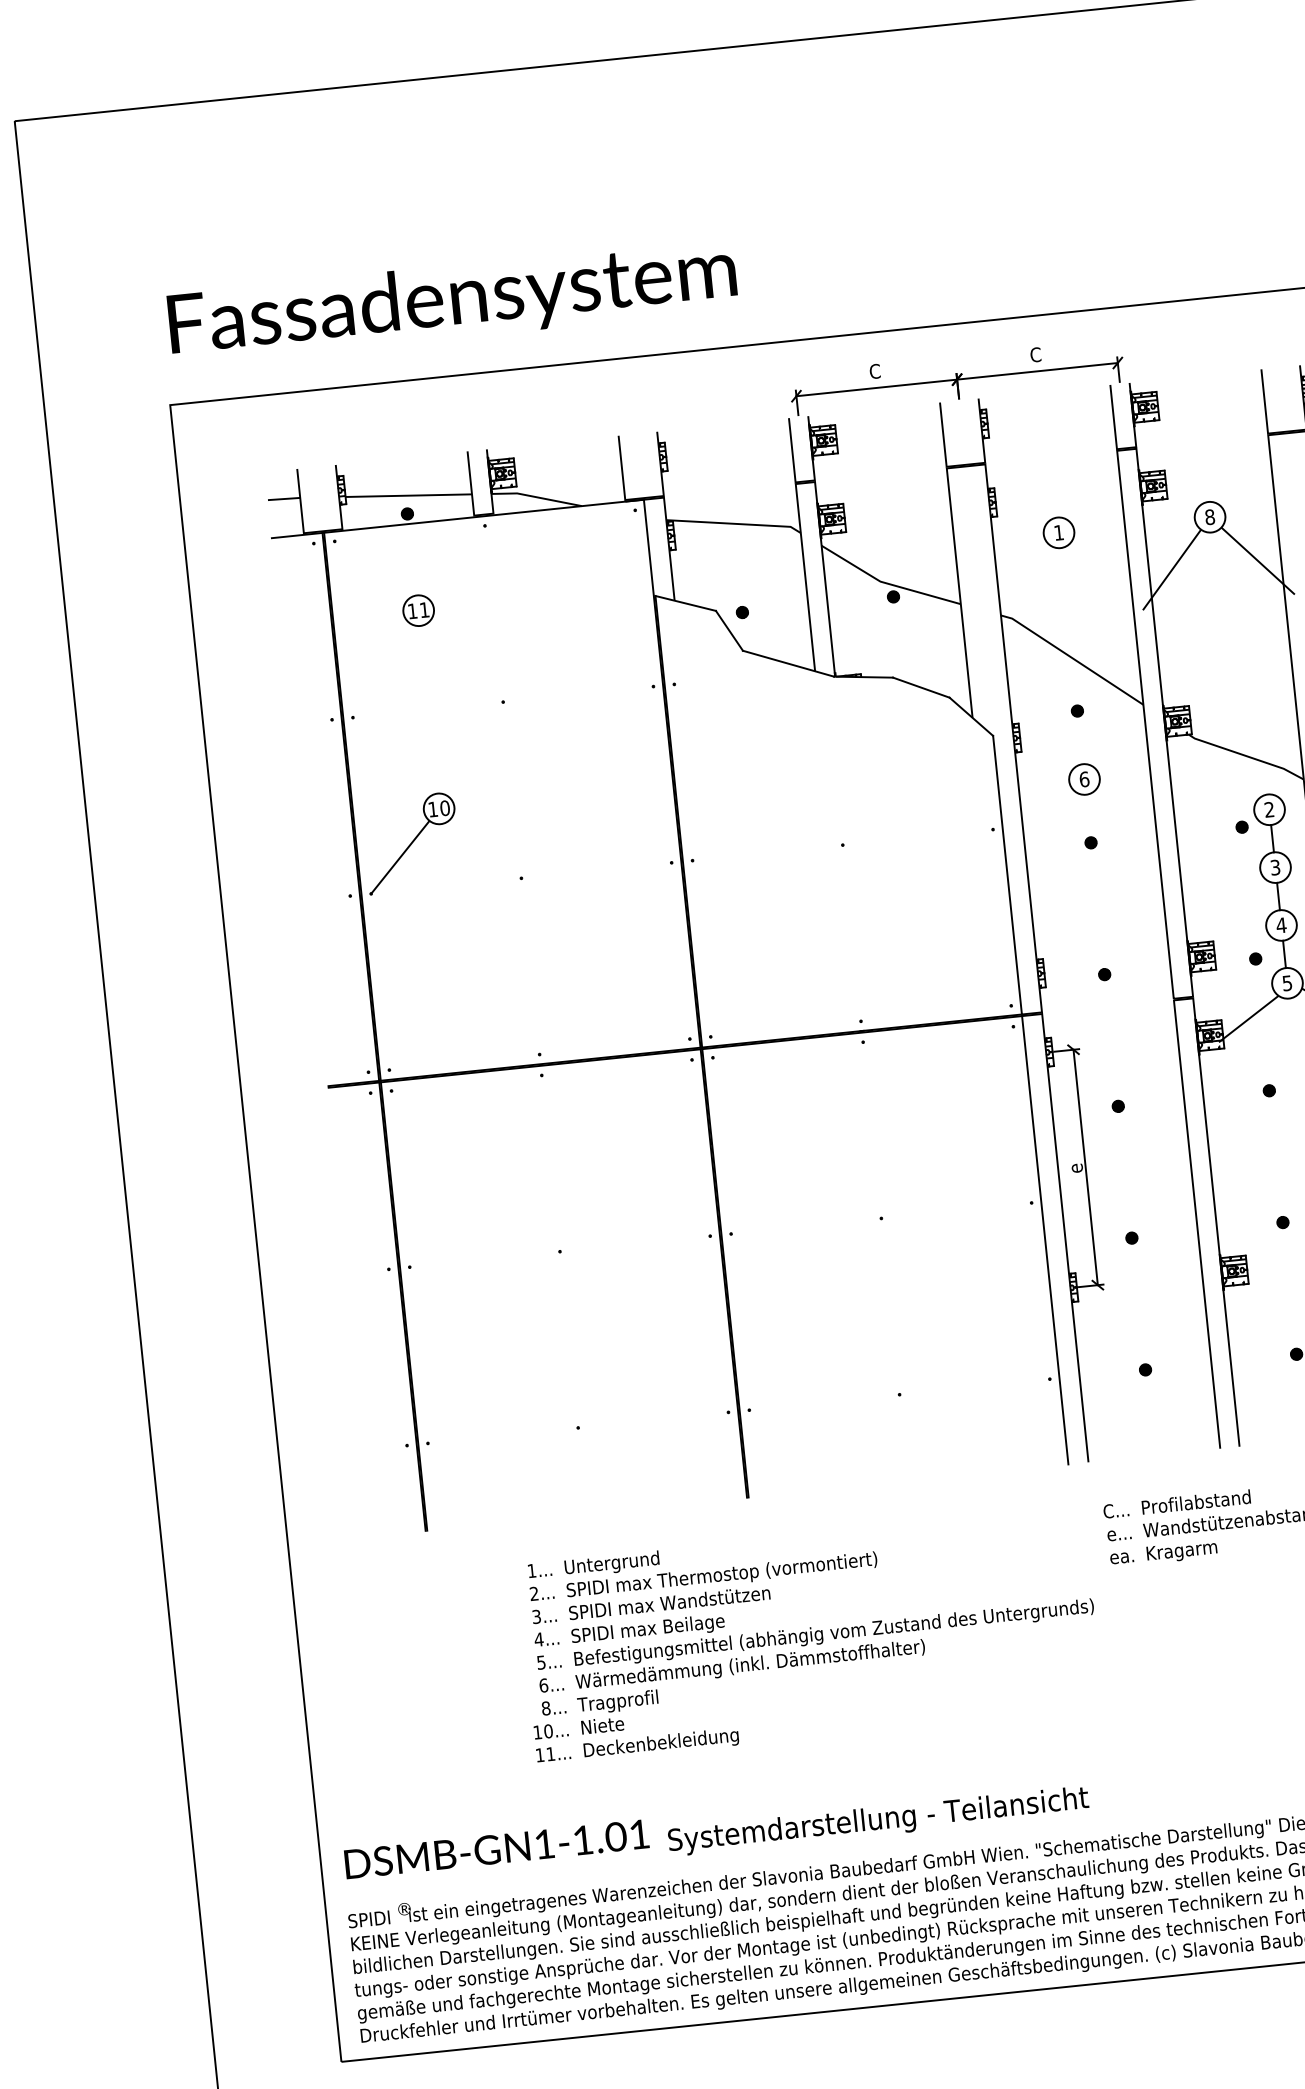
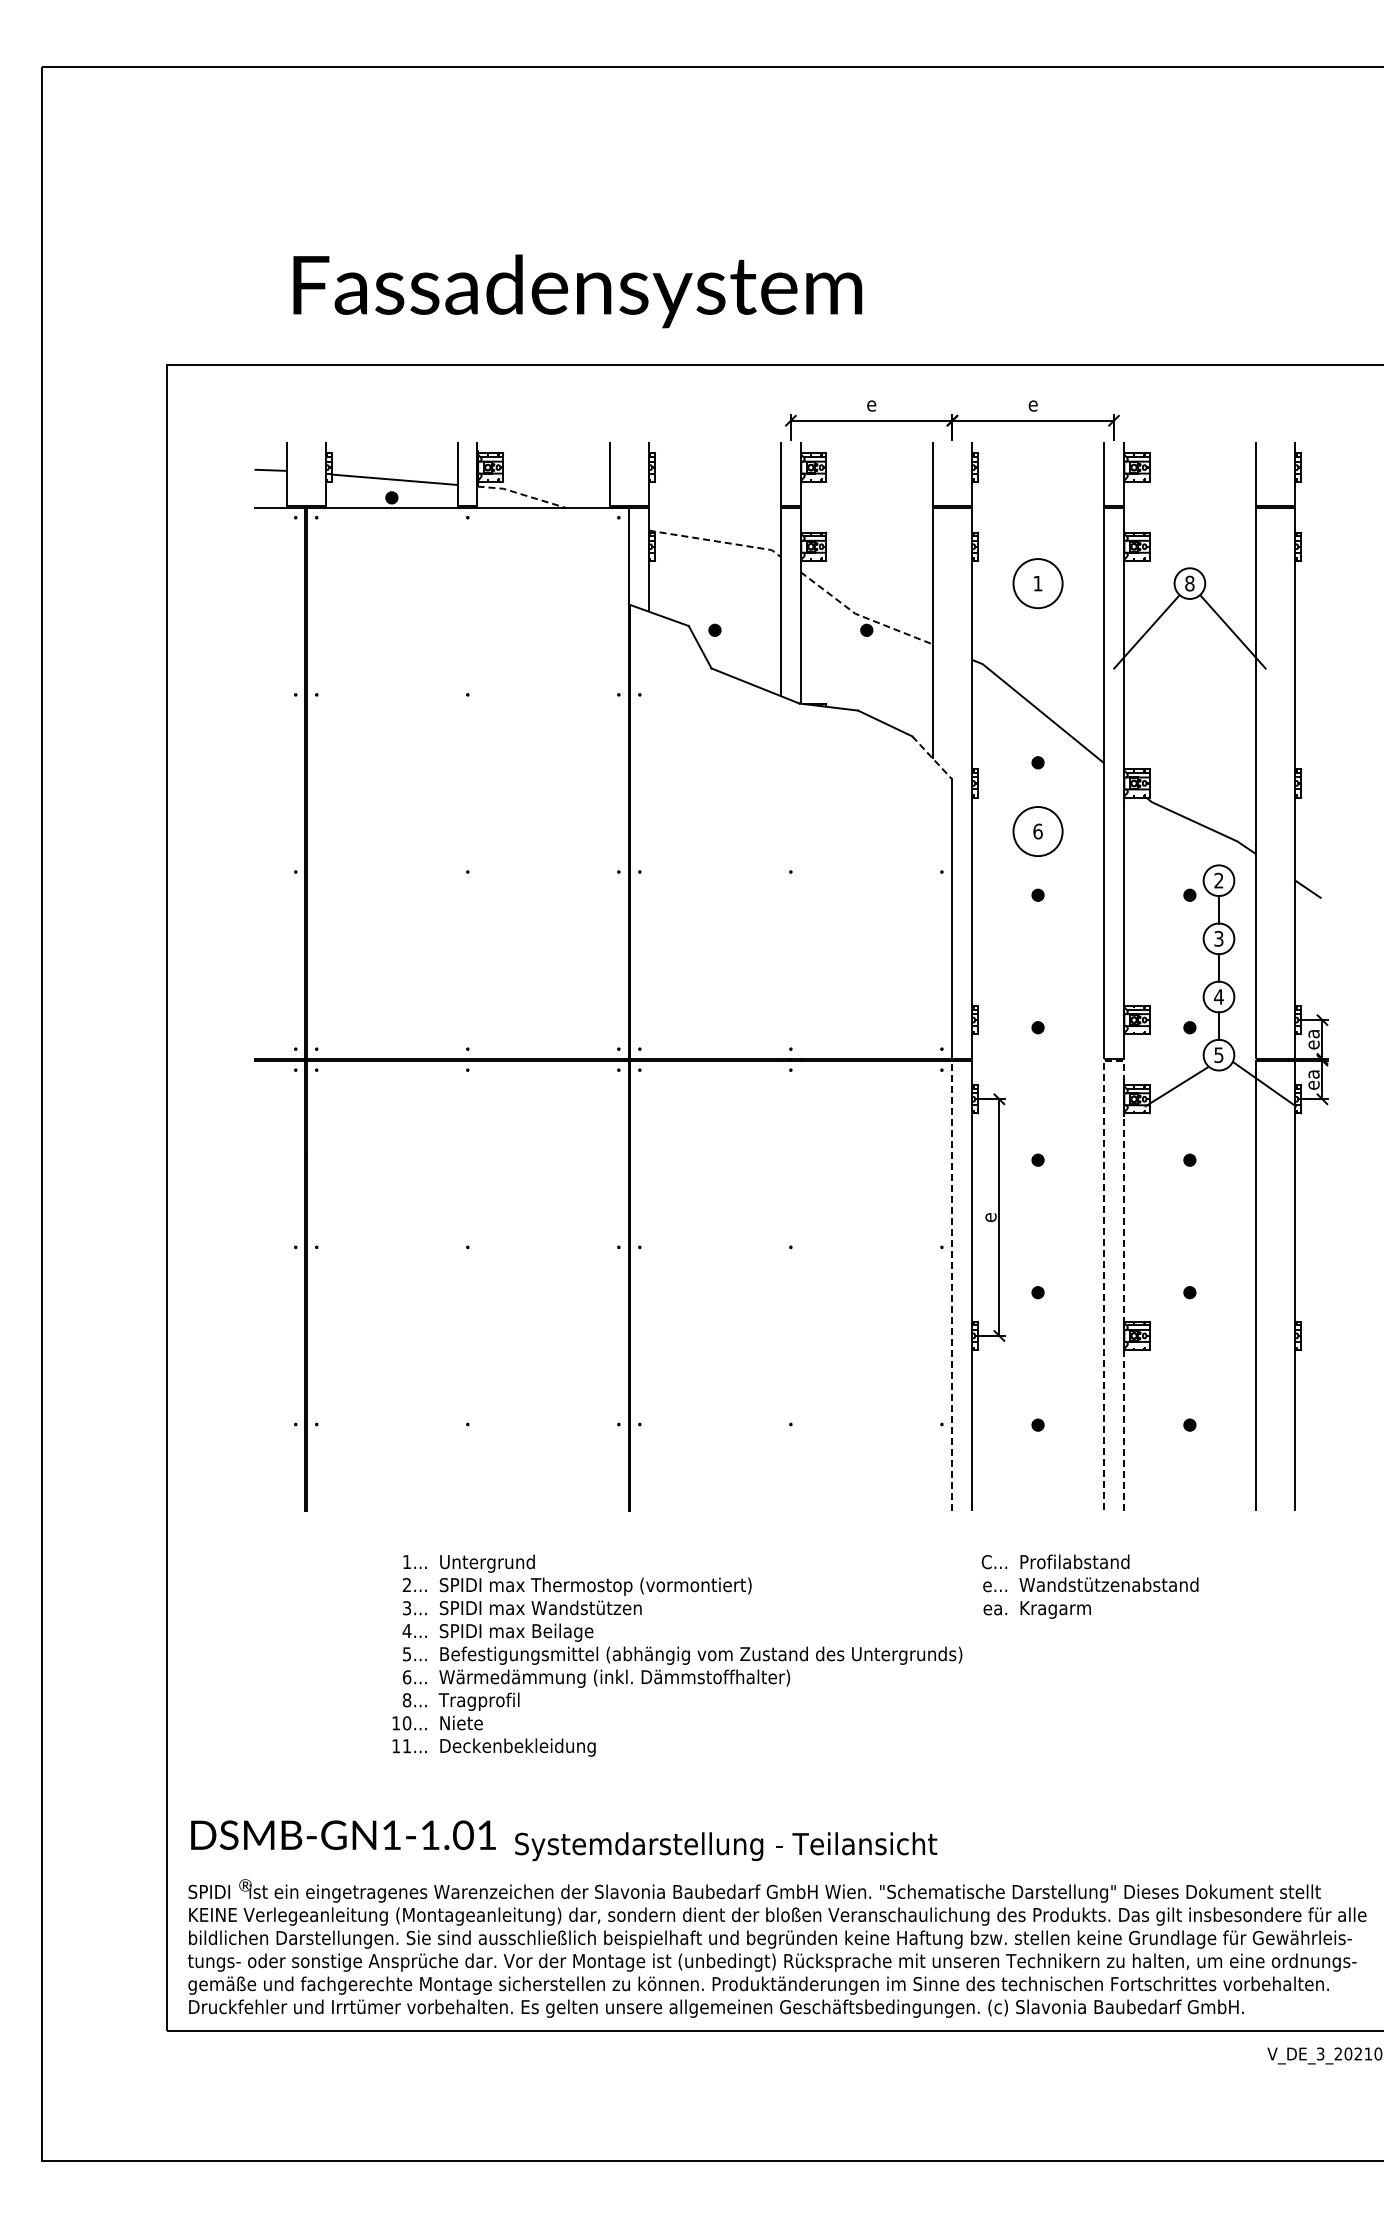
text: (452, 301) -> (577, 291), moved
text: (1035, 354) -> (1033, 403), C -> e
text: (874, 370) -> (871, 403), C -> e
line: (537, 497) -> (522, 494), solid -> dashed
line: (734, 523) -> (716, 541), solid -> dashed
circle: (1058, 532) -> (1037, 583), size x1.6
line: (886, 583) -> (861, 616), solid -> dashed
part: (418, 611) -> (392, 595), removed
line: (970, 716) -> (931, 757), solid -> dashed
circle: (1083, 779) -> (1037, 831), size x1.6
part: (411, 842) -> (362, 825), removed
line: (1183, 999) -> (1113, 1060), solid -> dashed
line: (1045, 1239) -> (951, 1285), solid -> dashed

